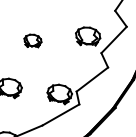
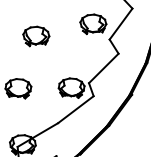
part: (32, 41) -> (36, 36), size x1.43

